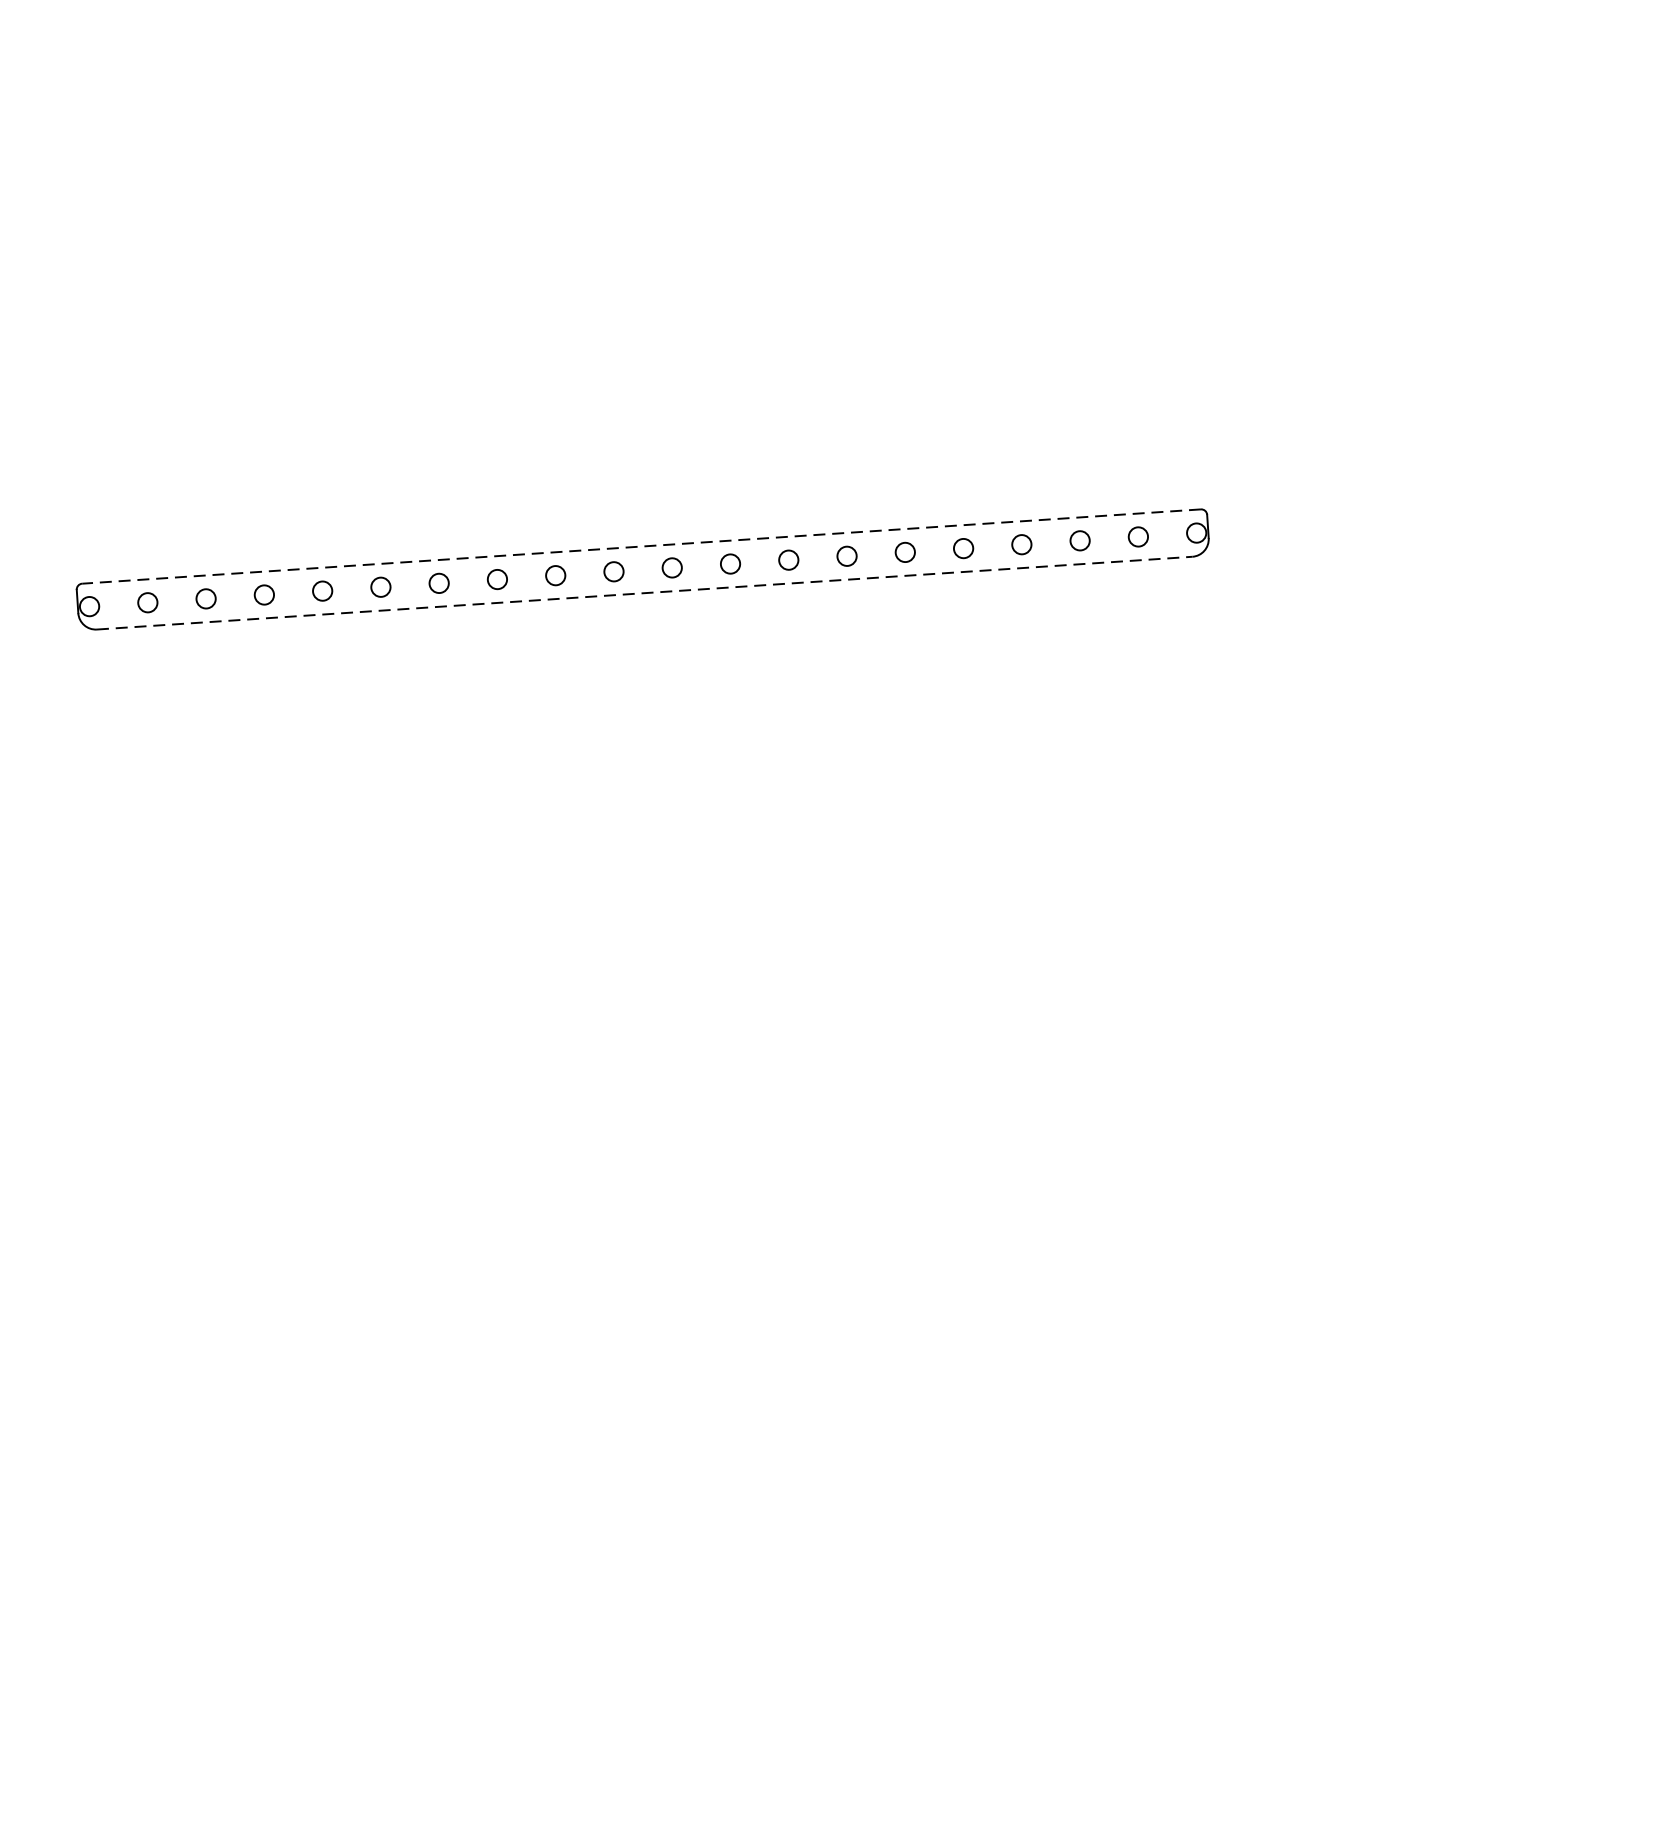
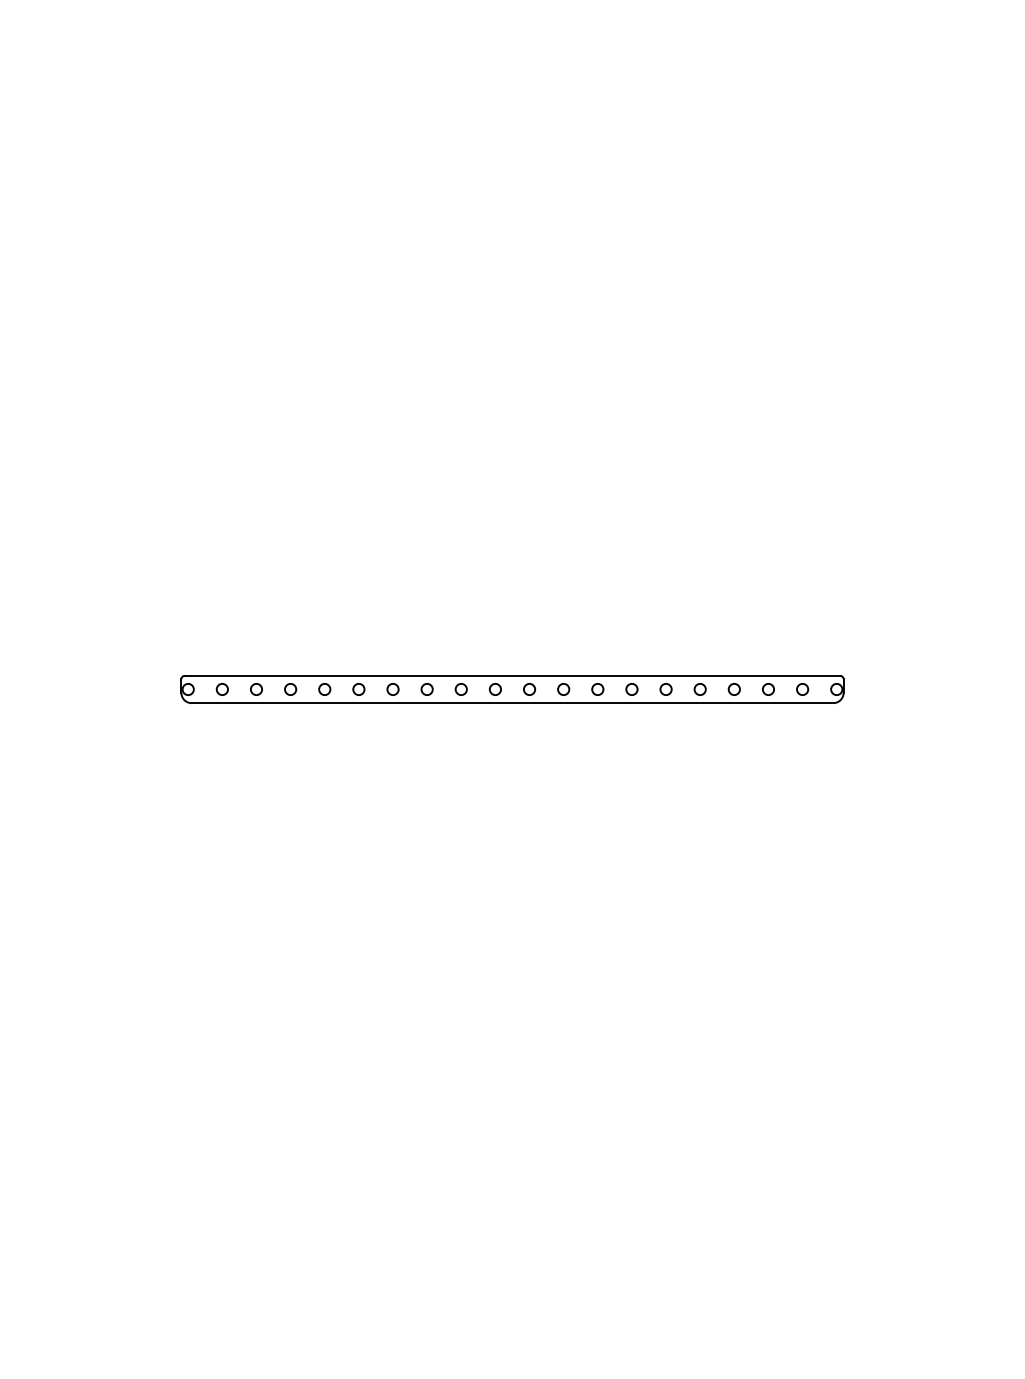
line: (641, 545) -> (512, 675), dashed -> solid
line: (644, 593) -> (512, 703), dashed -> solid

